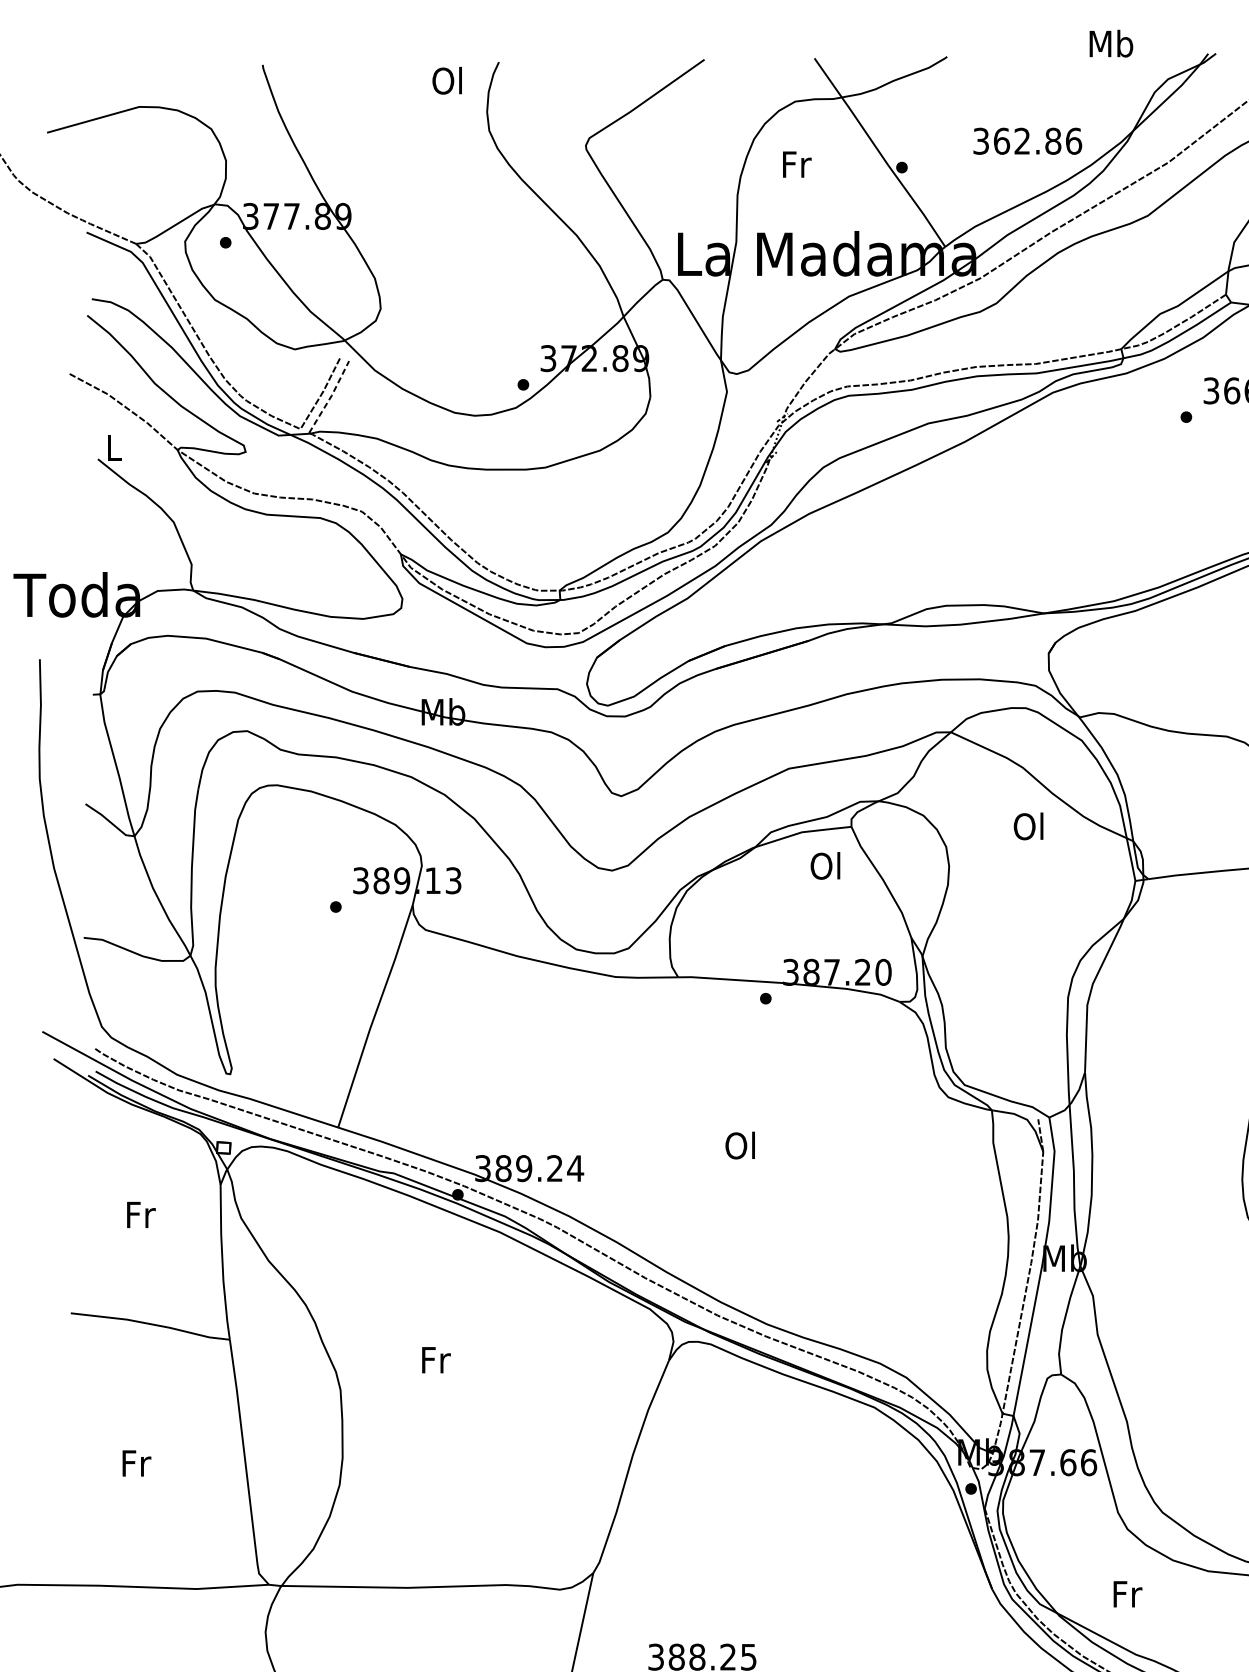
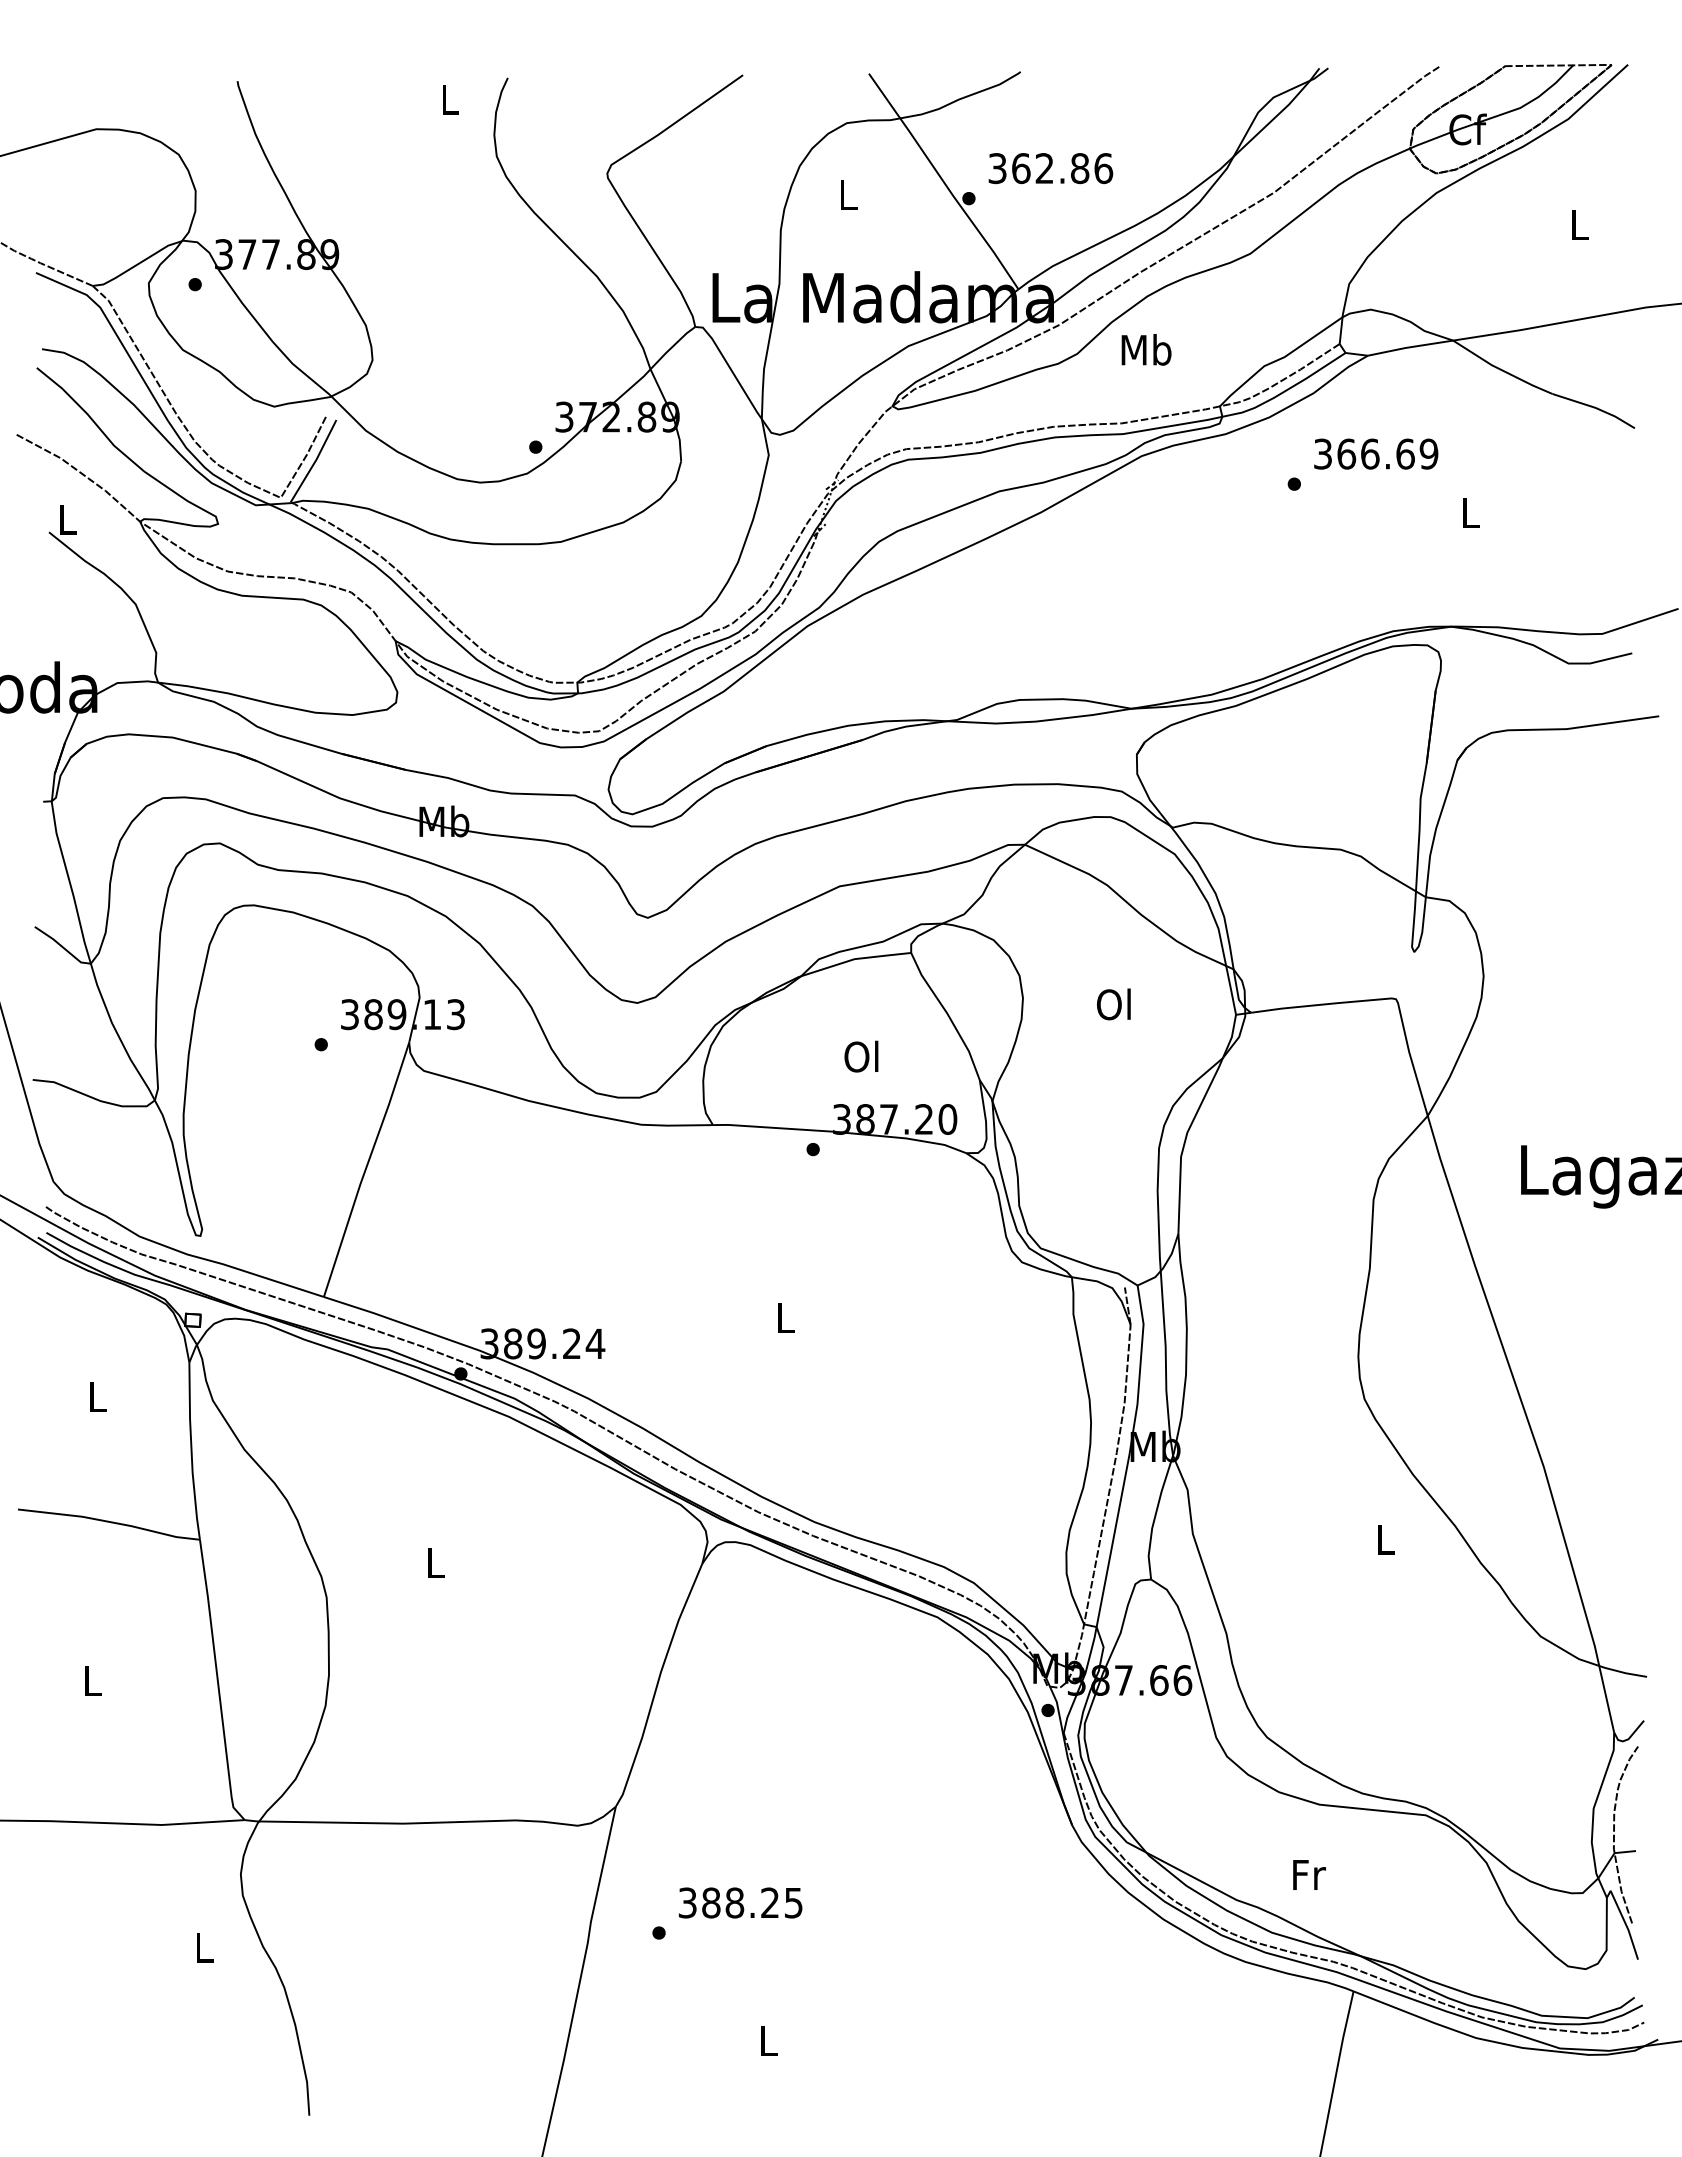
text: (1111, 43) -> (1146, 349), moved
text: (447, 80) -> (448, 99), Ol -> L
text: (1027, 141) -> (1050, 168), moved
text: (796, 164) -> (848, 195), Fr -> L
line: (330, 397) -> (315, 461), dashed -> solid
text: (1028, 826) -> (1113, 1004), moved
text: (825, 865) -> (861, 1056), moved
text: (739, 1145) -> (783, 1317), Ol -> L
text: (141, 1214) -> (98, 1396), Fr -> L
text: (436, 1360) -> (436, 1563), Fr -> L
text: (136, 1463) -> (93, 1681), Fr -> L
text: (1127, 1593) -> (1309, 1874), moved

